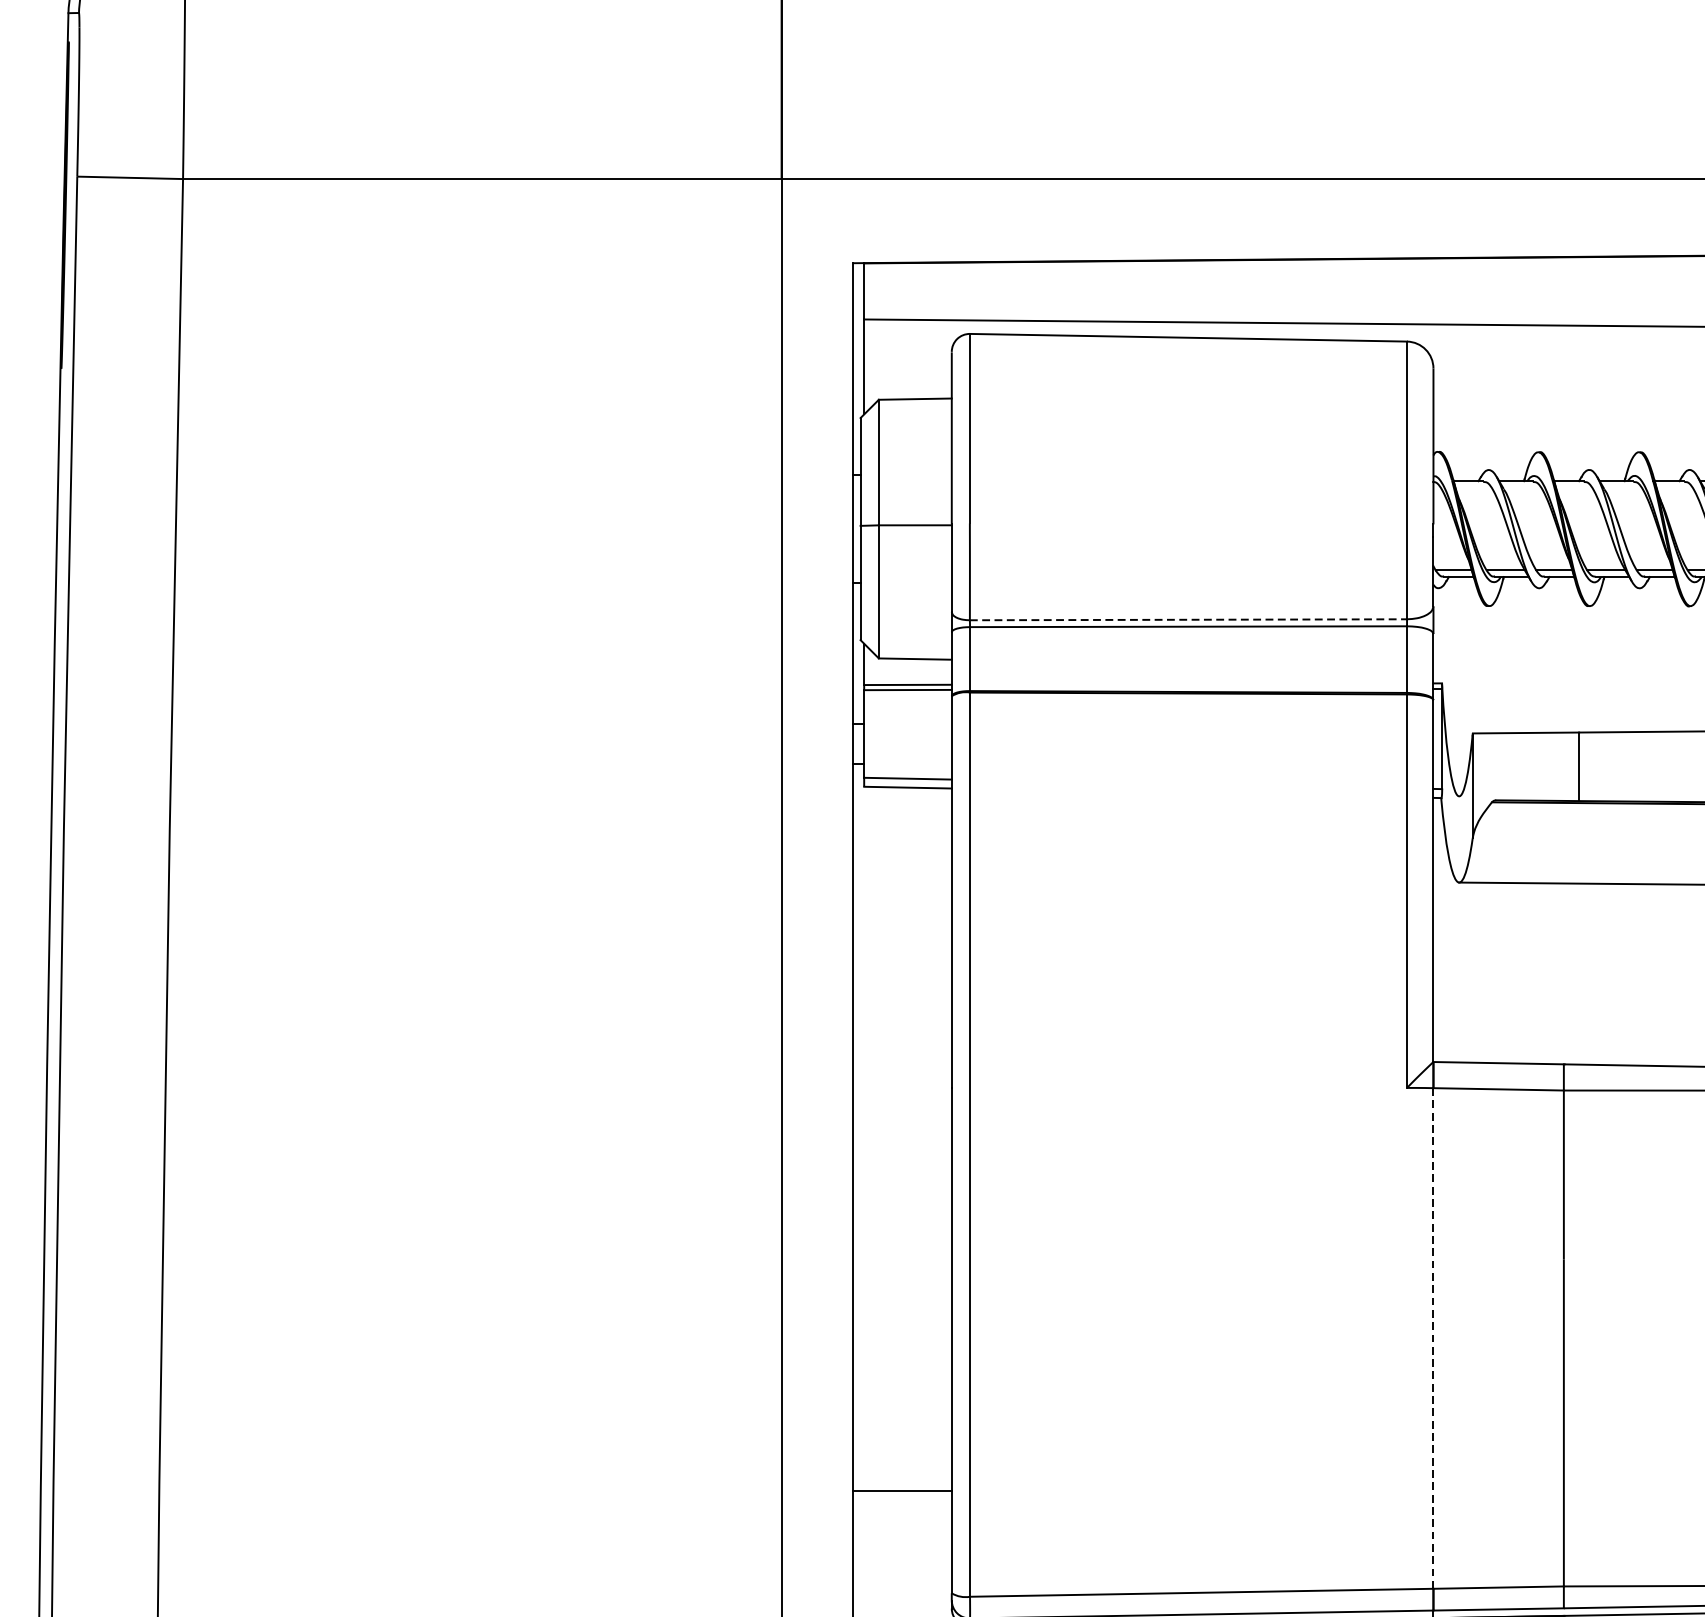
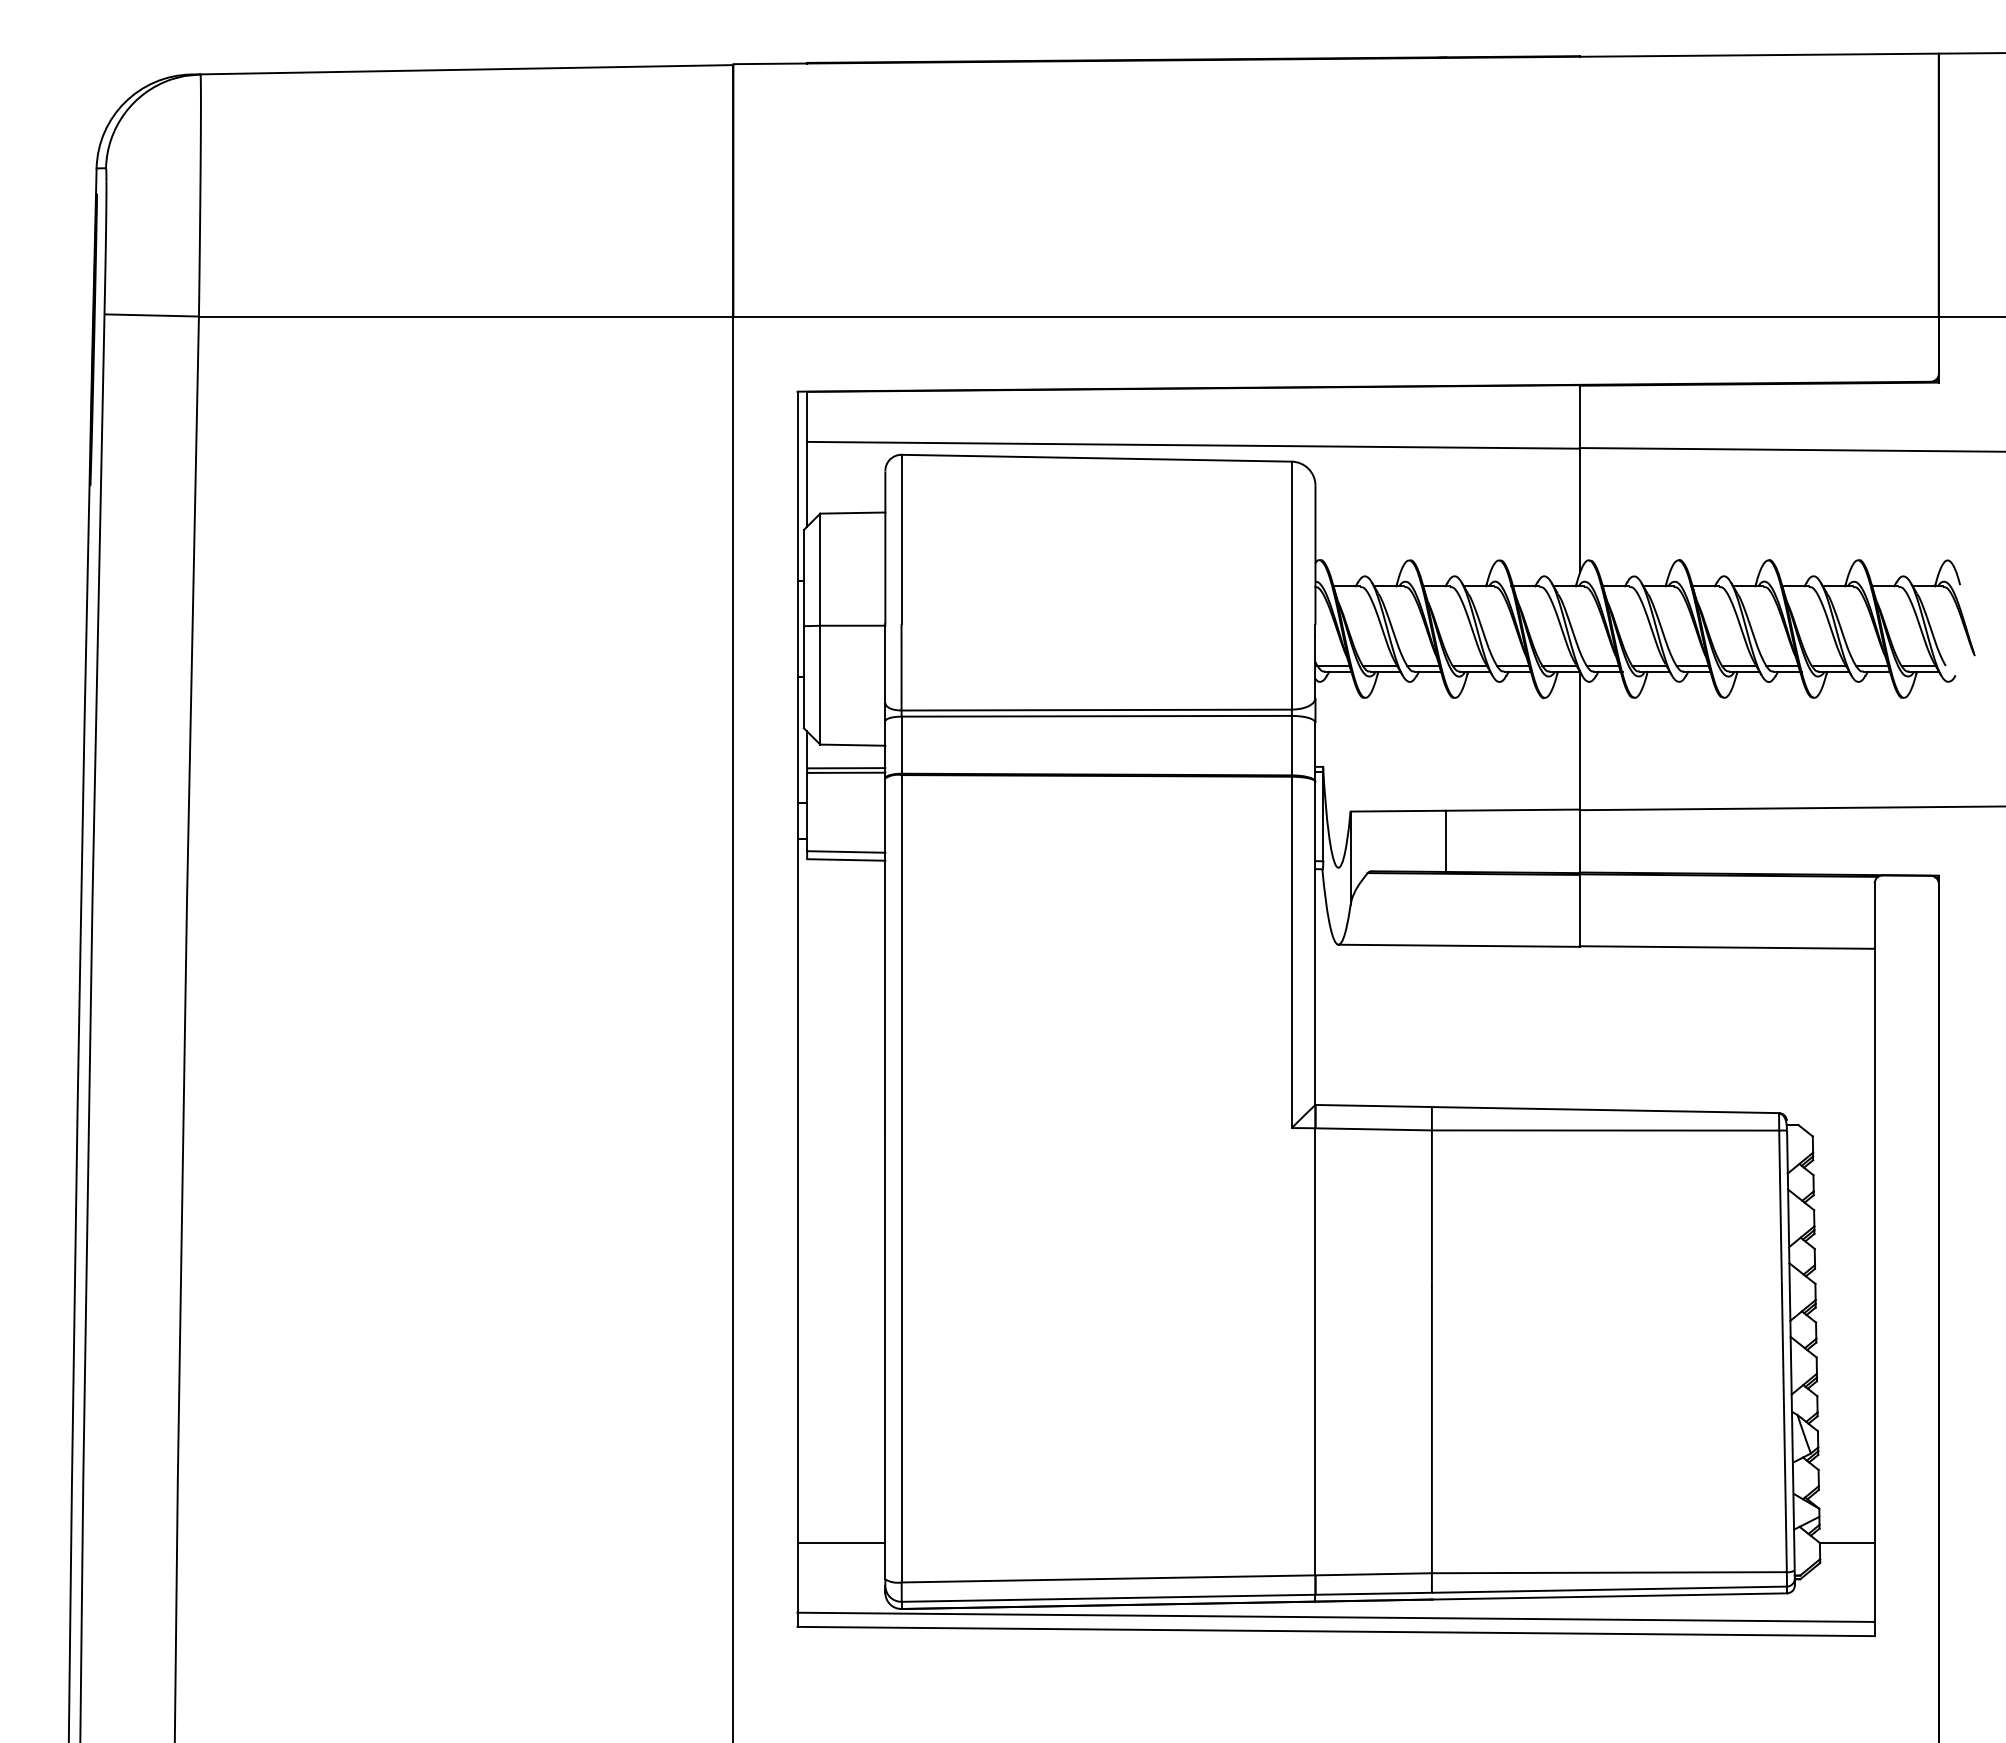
line: (1189, 620) -> (1097, 710), dashed -> solid
line: (1433, 1338) -> (1315, 1351), dashed -> solid
line: (902, 1491) -> (841, 1543), moved

